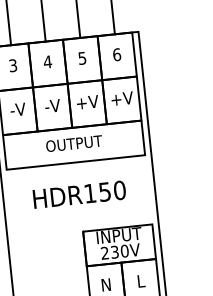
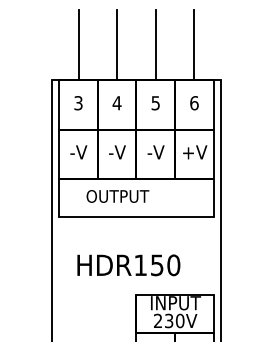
text: (87, 102) -> (156, 152), +V -> -V
text: (73, 143) -> (117, 196), moved
text: (79, 194) -> (128, 265), moved

